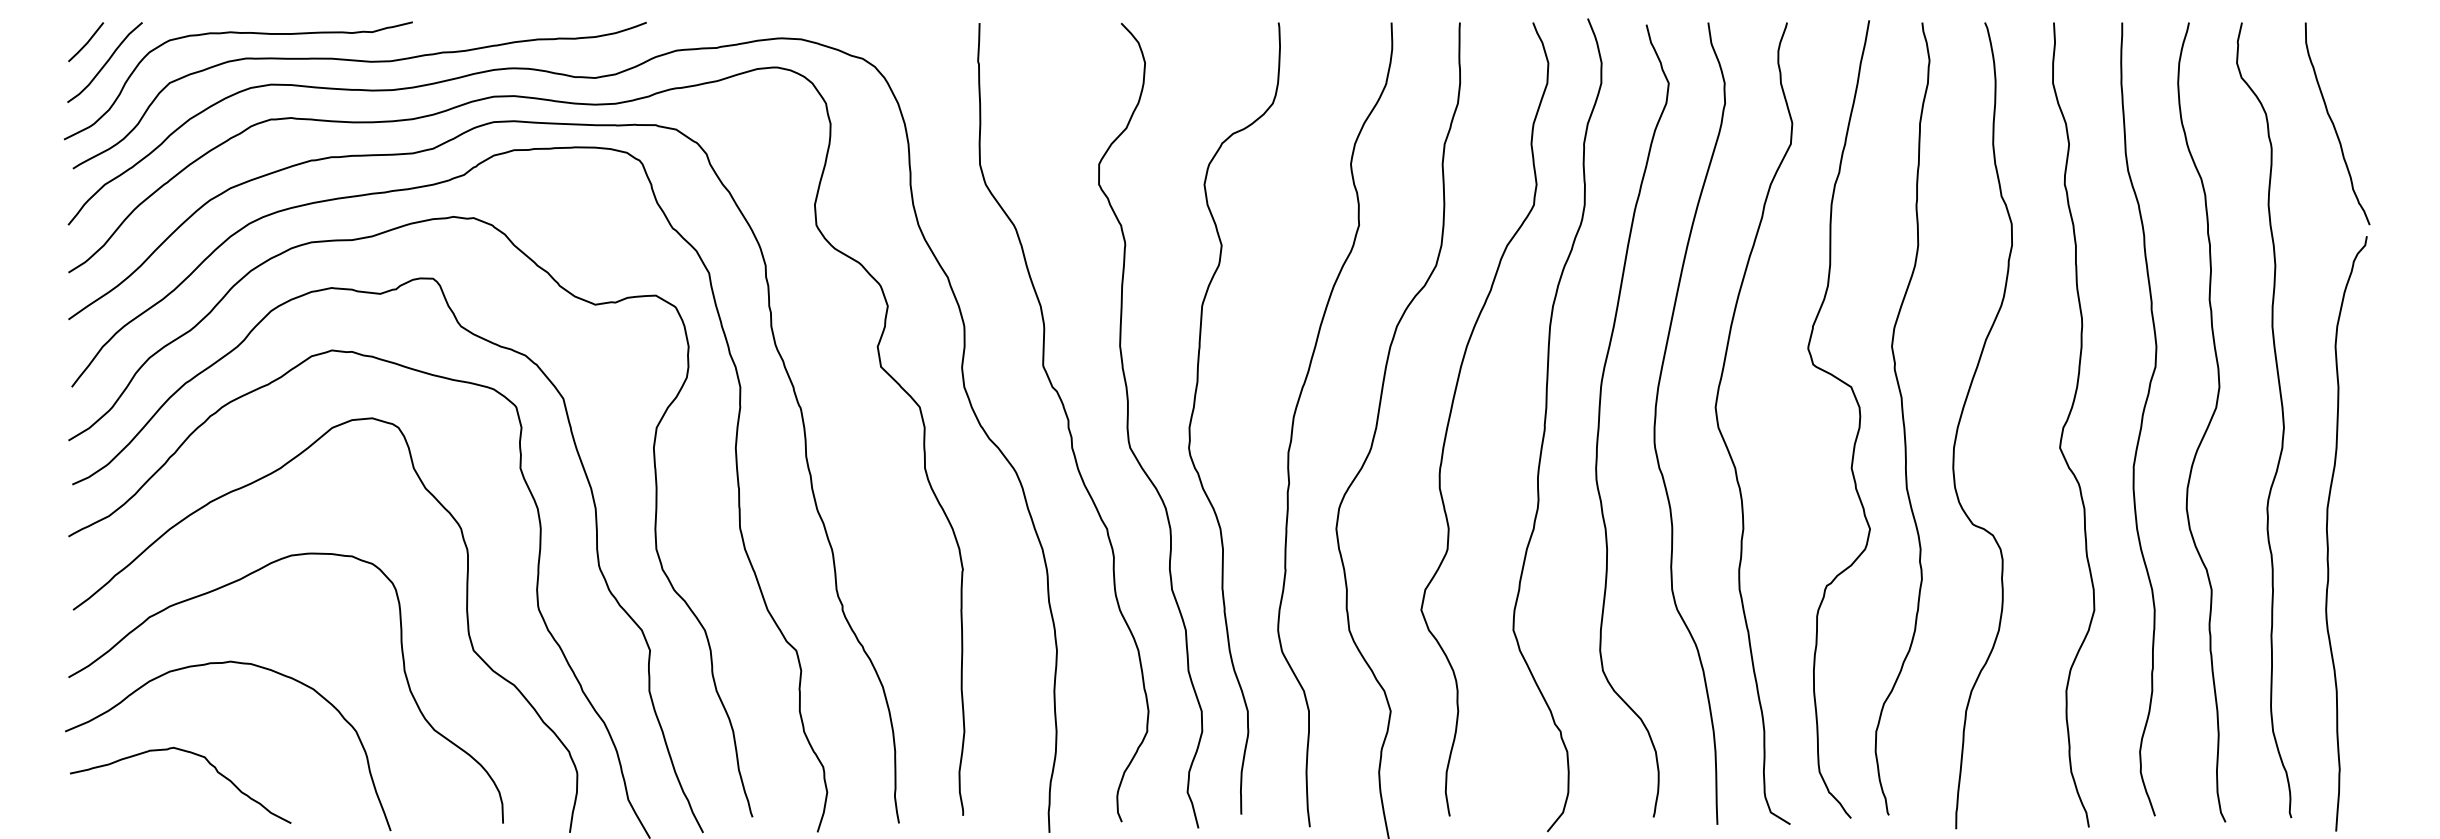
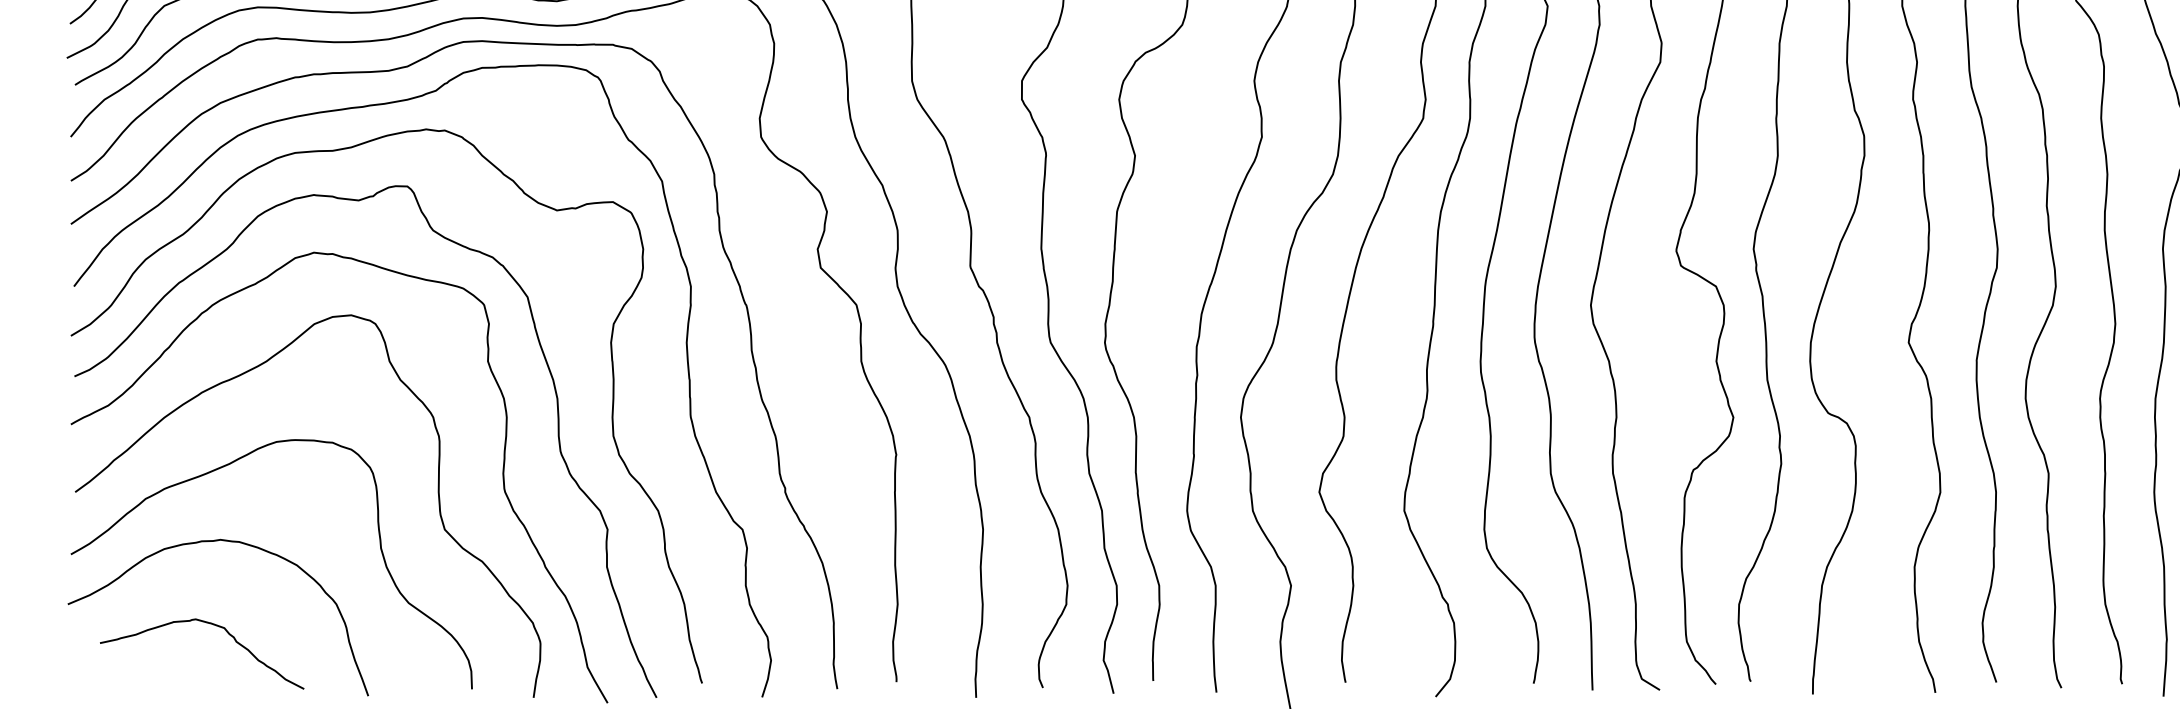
curve: (190, 753) -> (211, 624), moved

